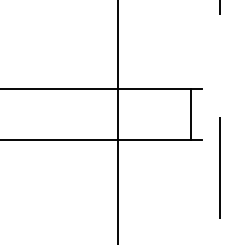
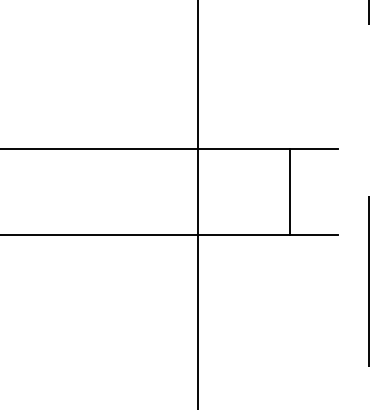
line: (190, 114) -> (290, 191), moved

